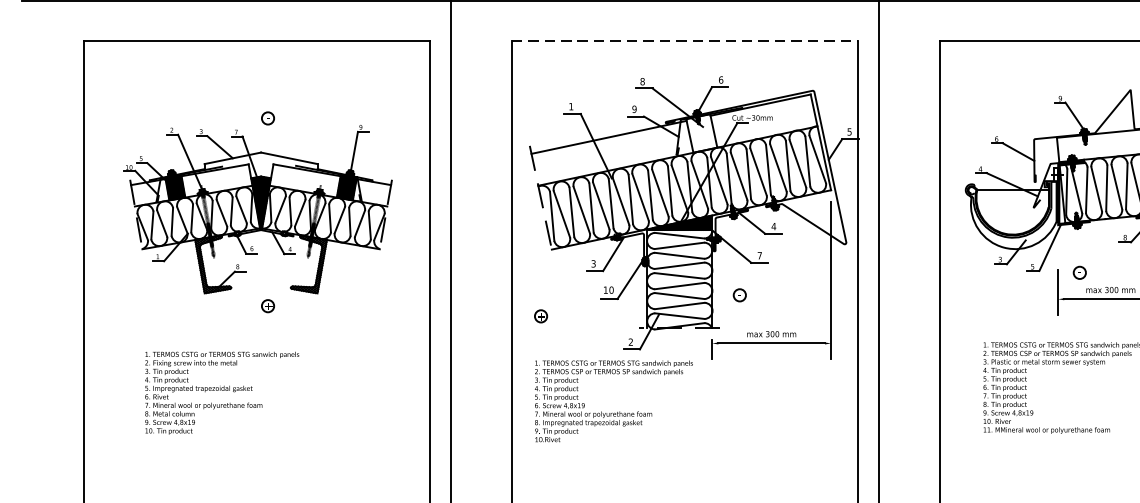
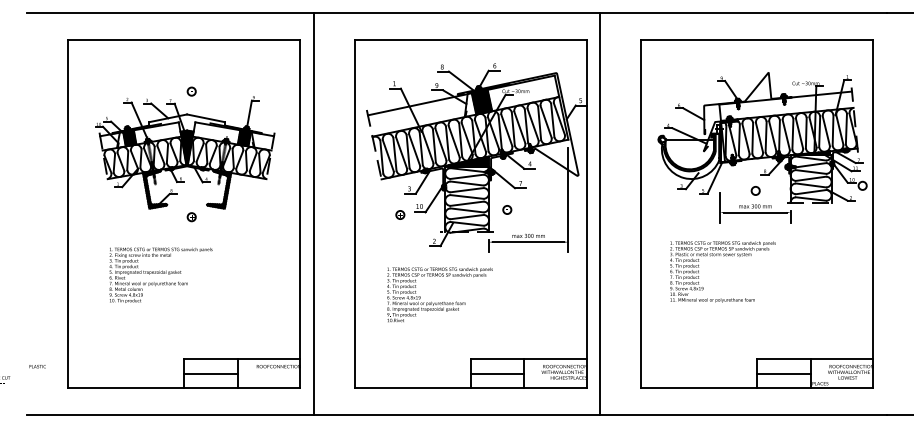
line: (684, 41) -> (470, 40), dashed -> solid
hatch: (701, 133) -> (481, 101), added
part: (1079, 272) -> (755, 190), moved
part: (541, 315) -> (400, 214), moved
text: (613, 400) -> (439, 294), moved

